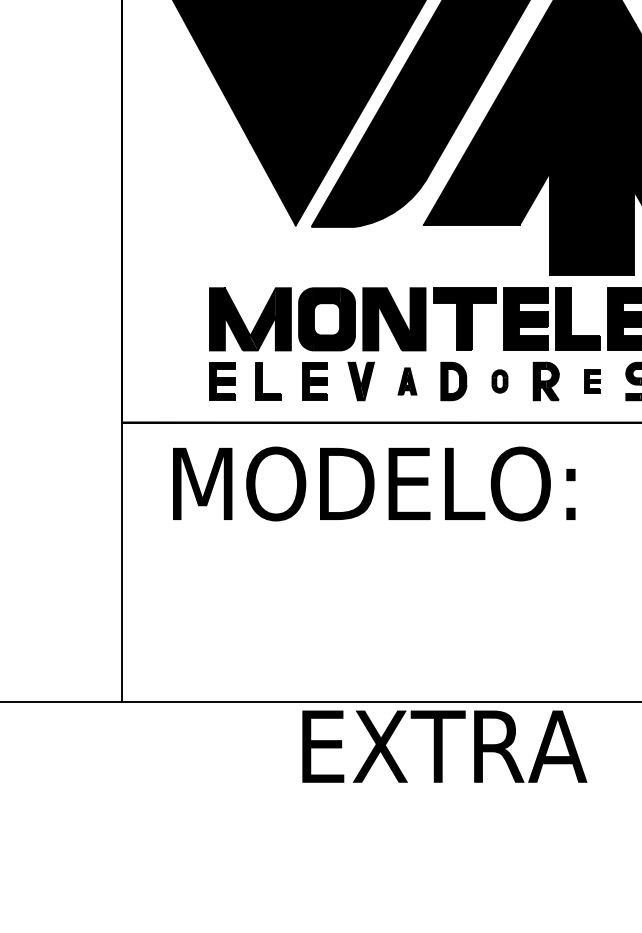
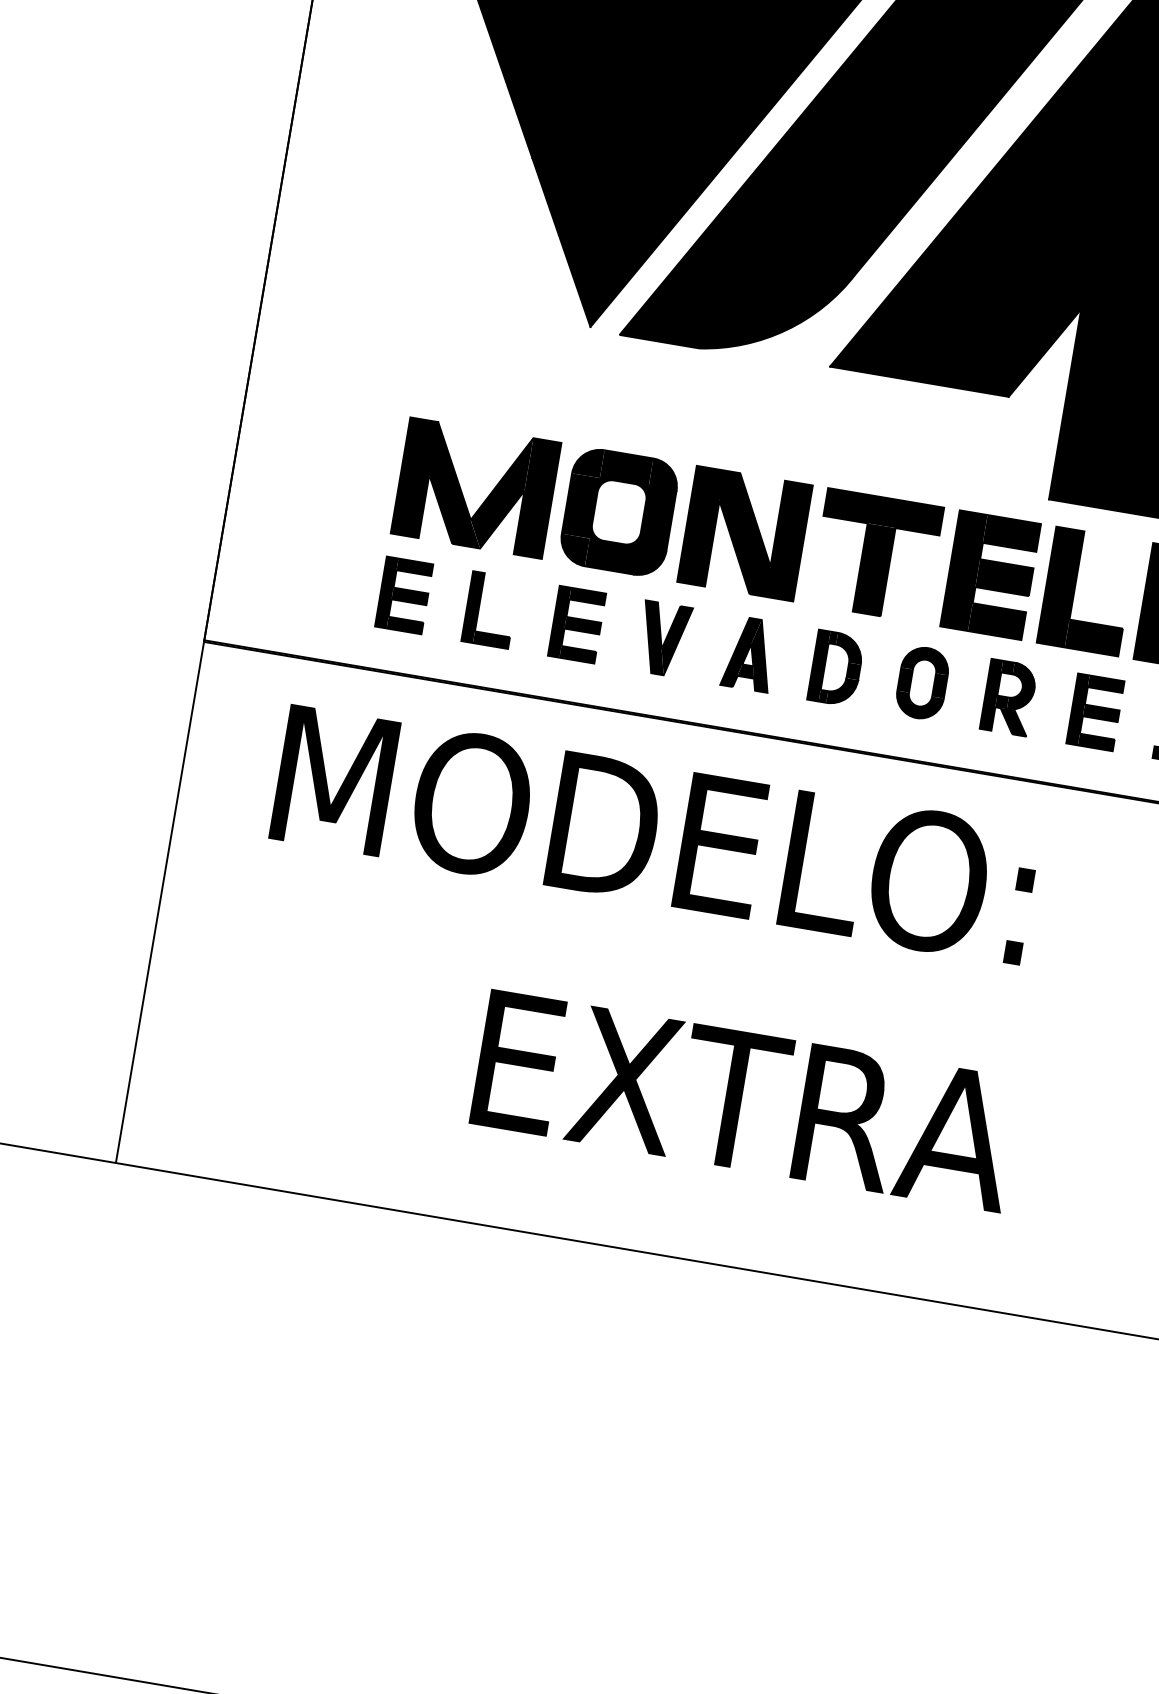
part: (407, 381) -> (749, 653), size x1.43
part: (499, 381) -> (921, 682), size x1.67
part: (592, 381) -> (1095, 712), size x1.67
text: (444, 746) -> (745, 1100), moved

